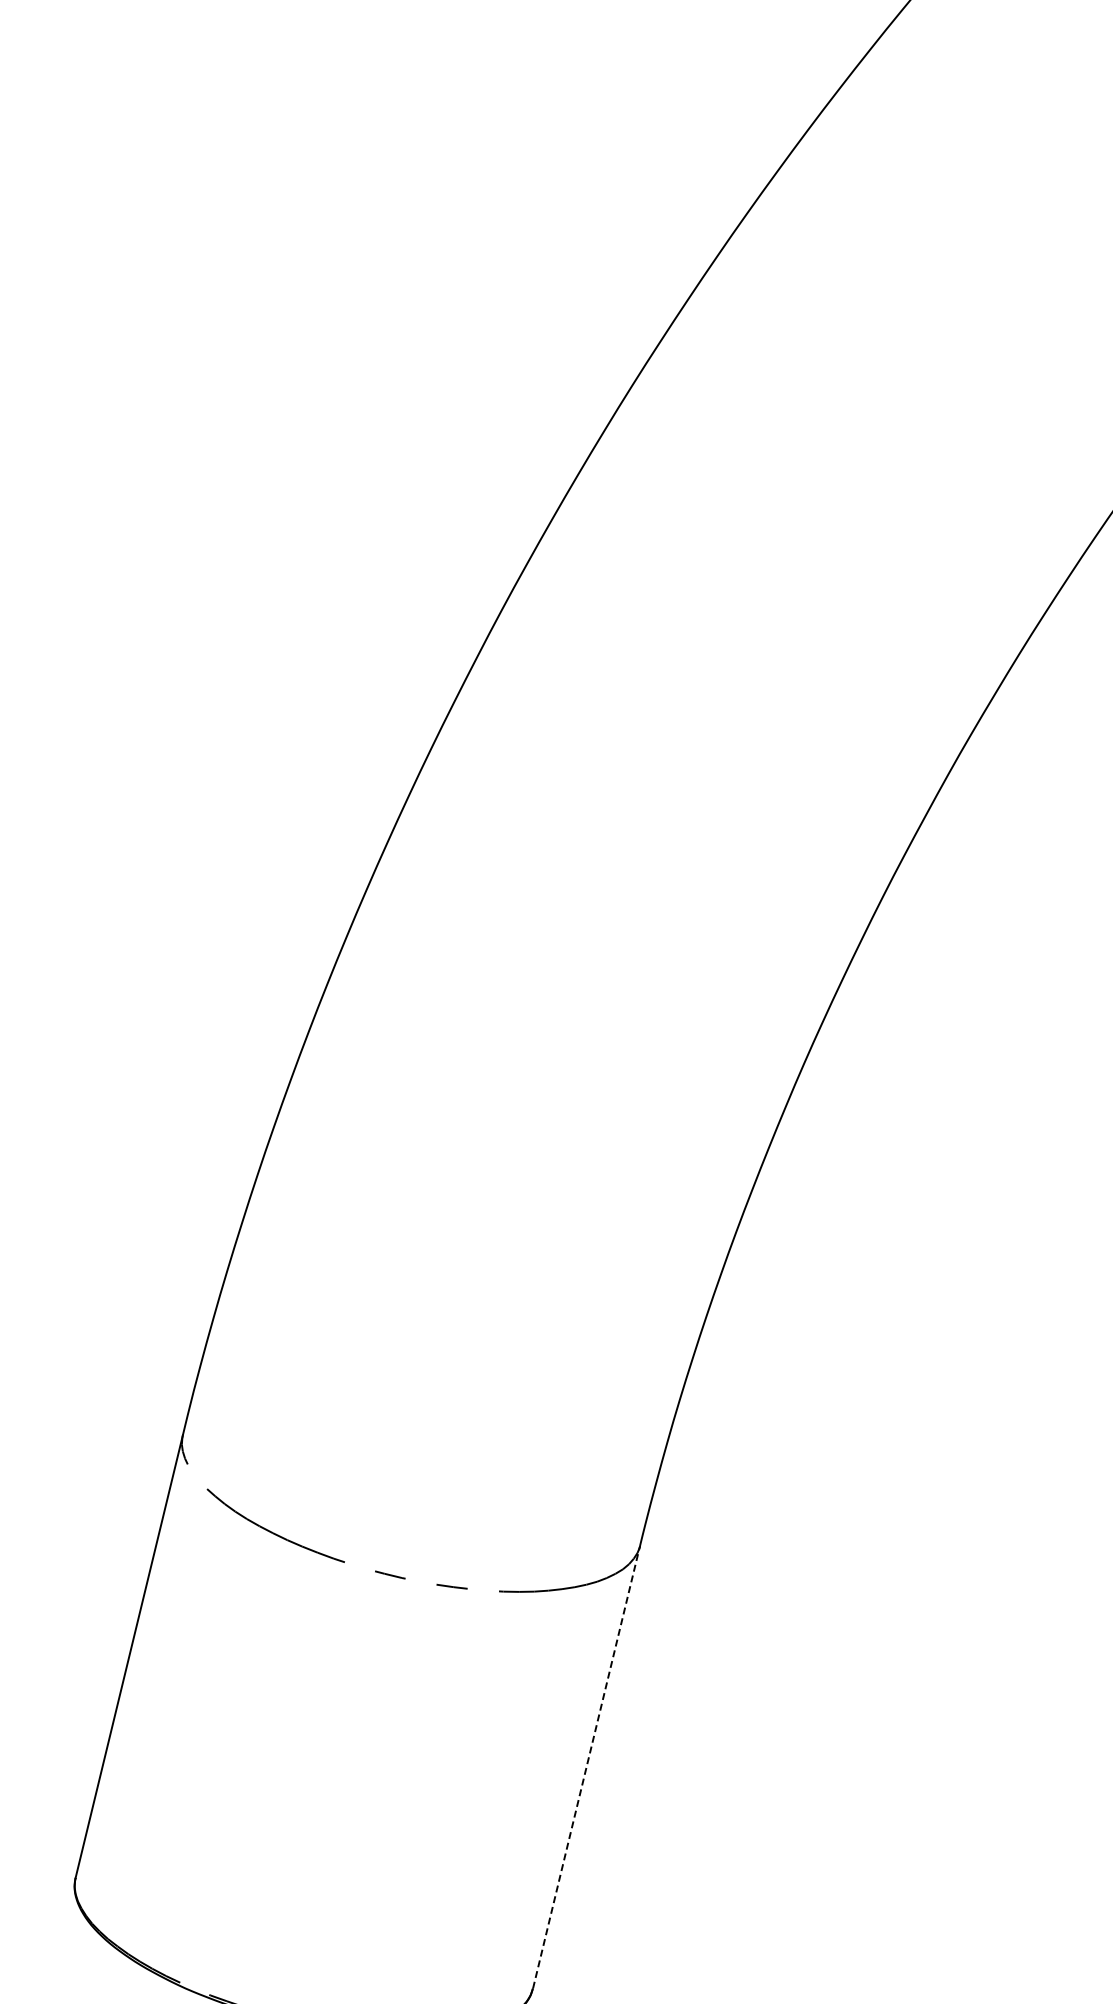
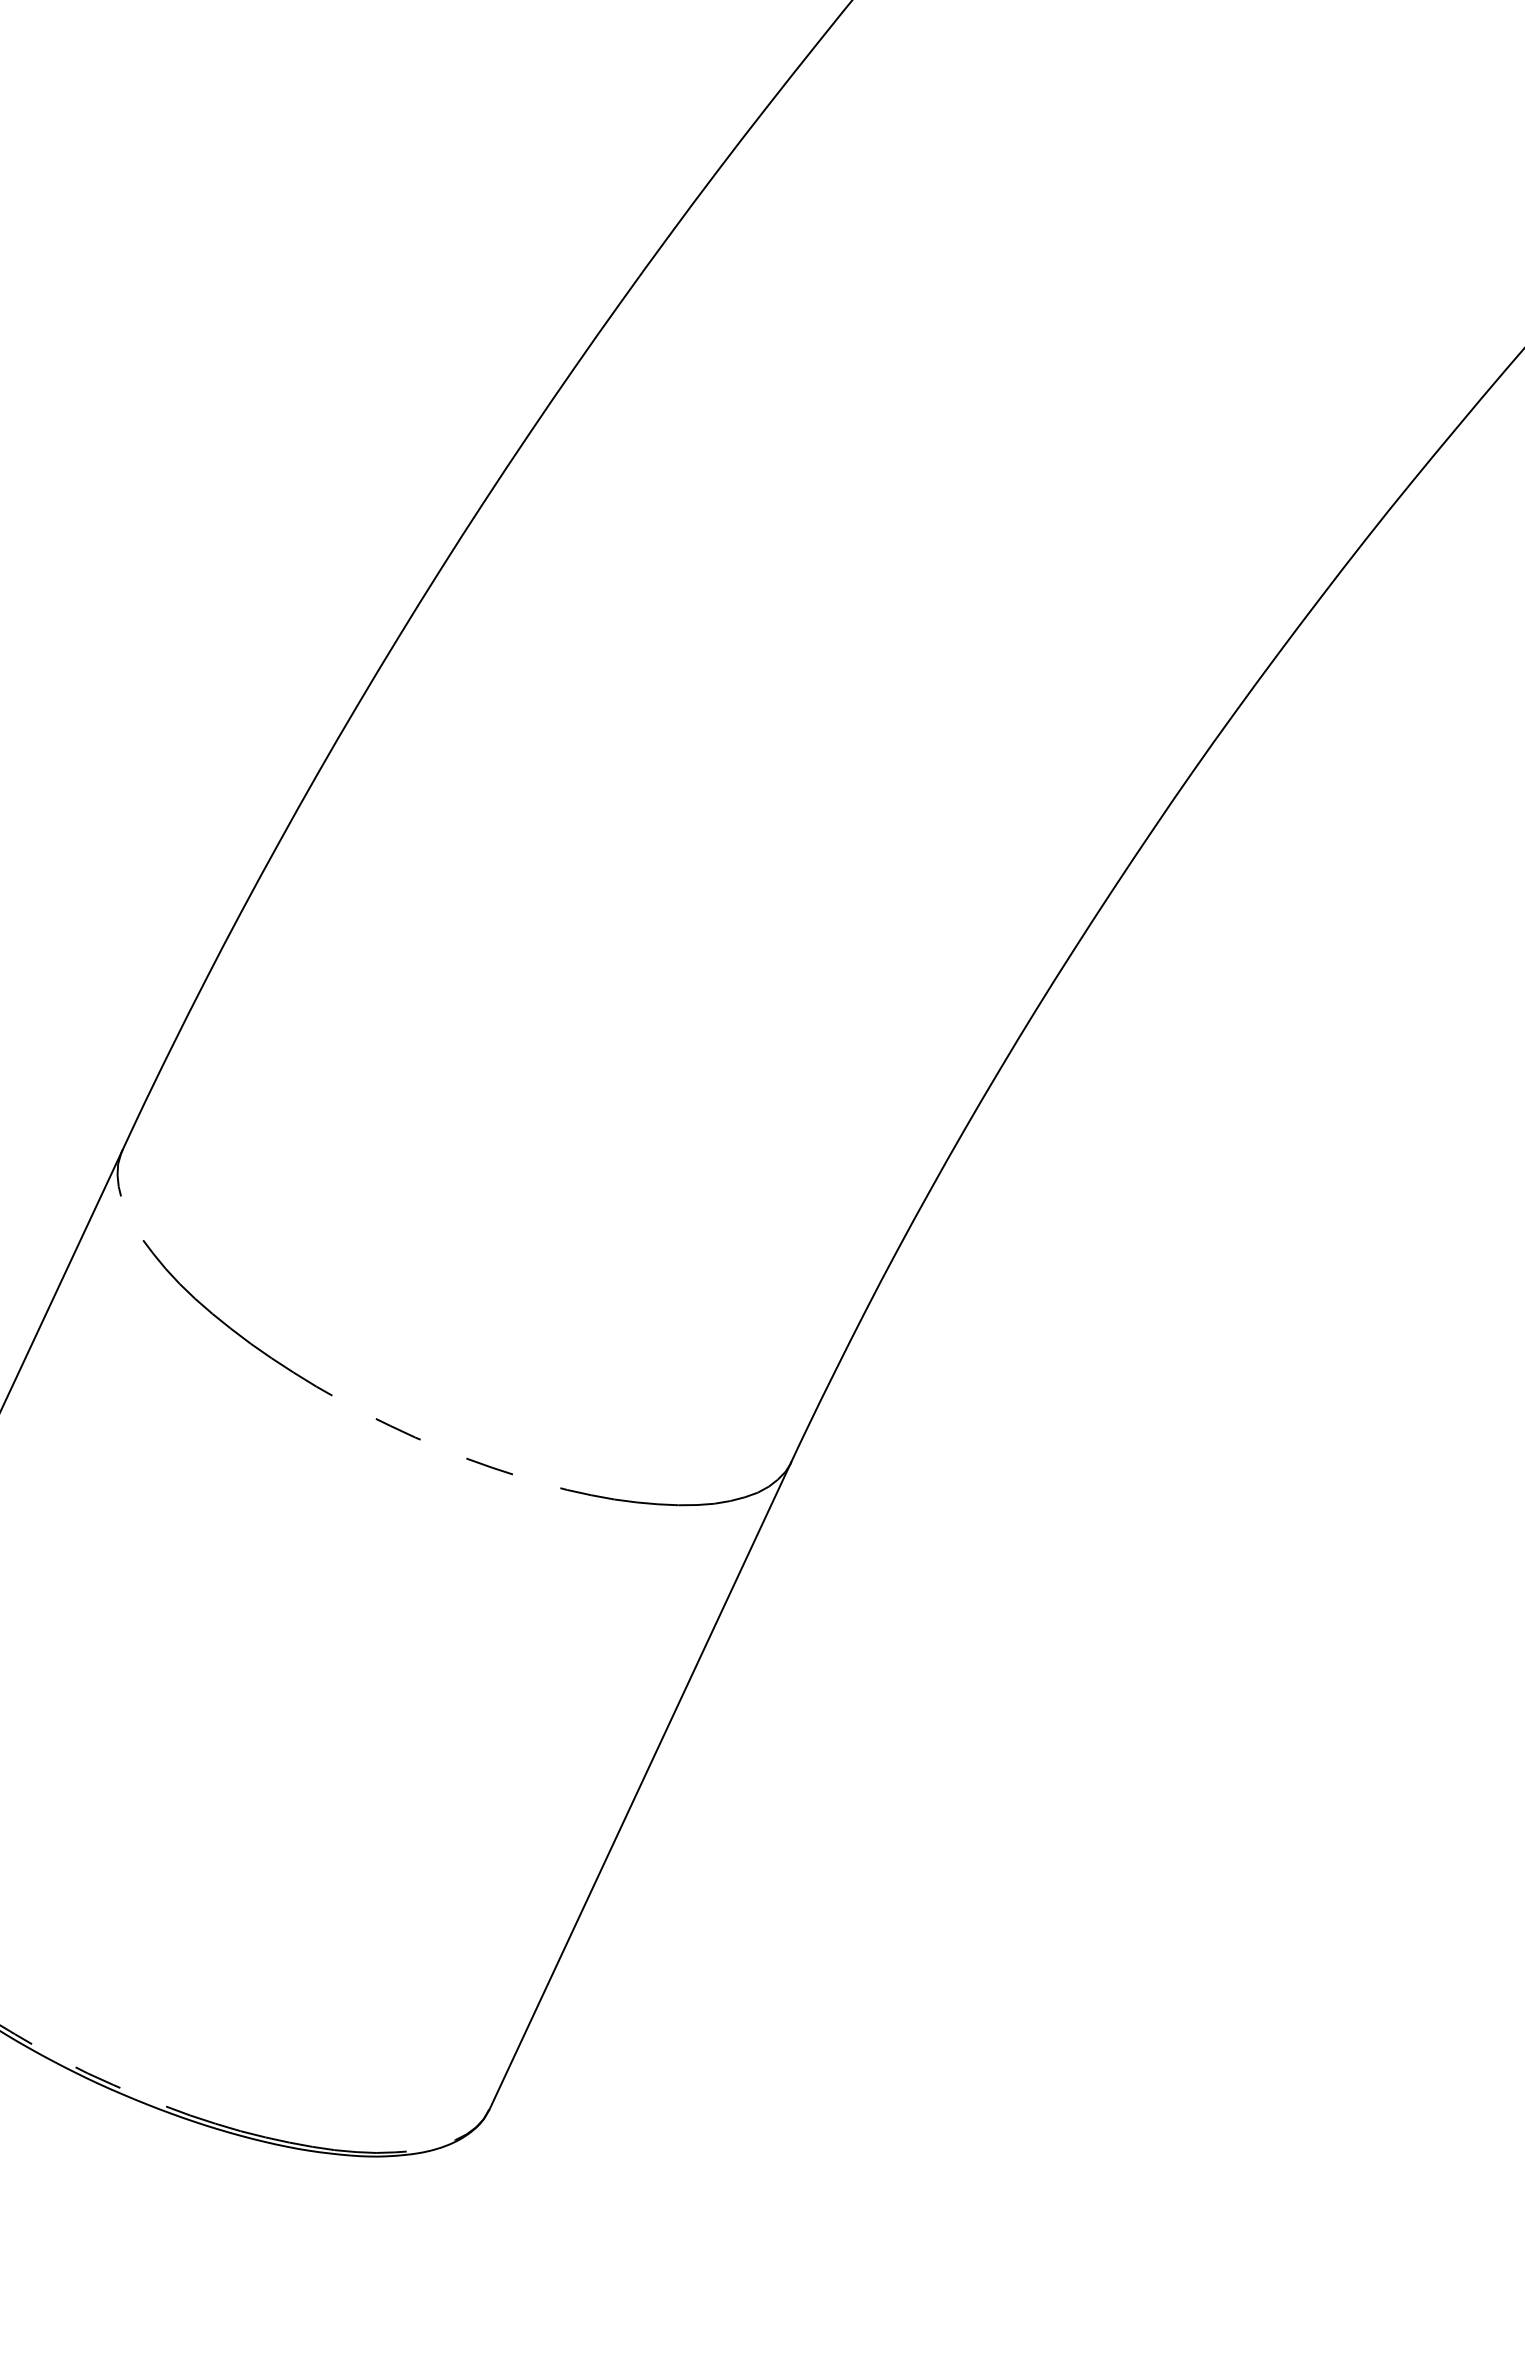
line: (586, 1767) -> (640, 1786), dashed -> solid

